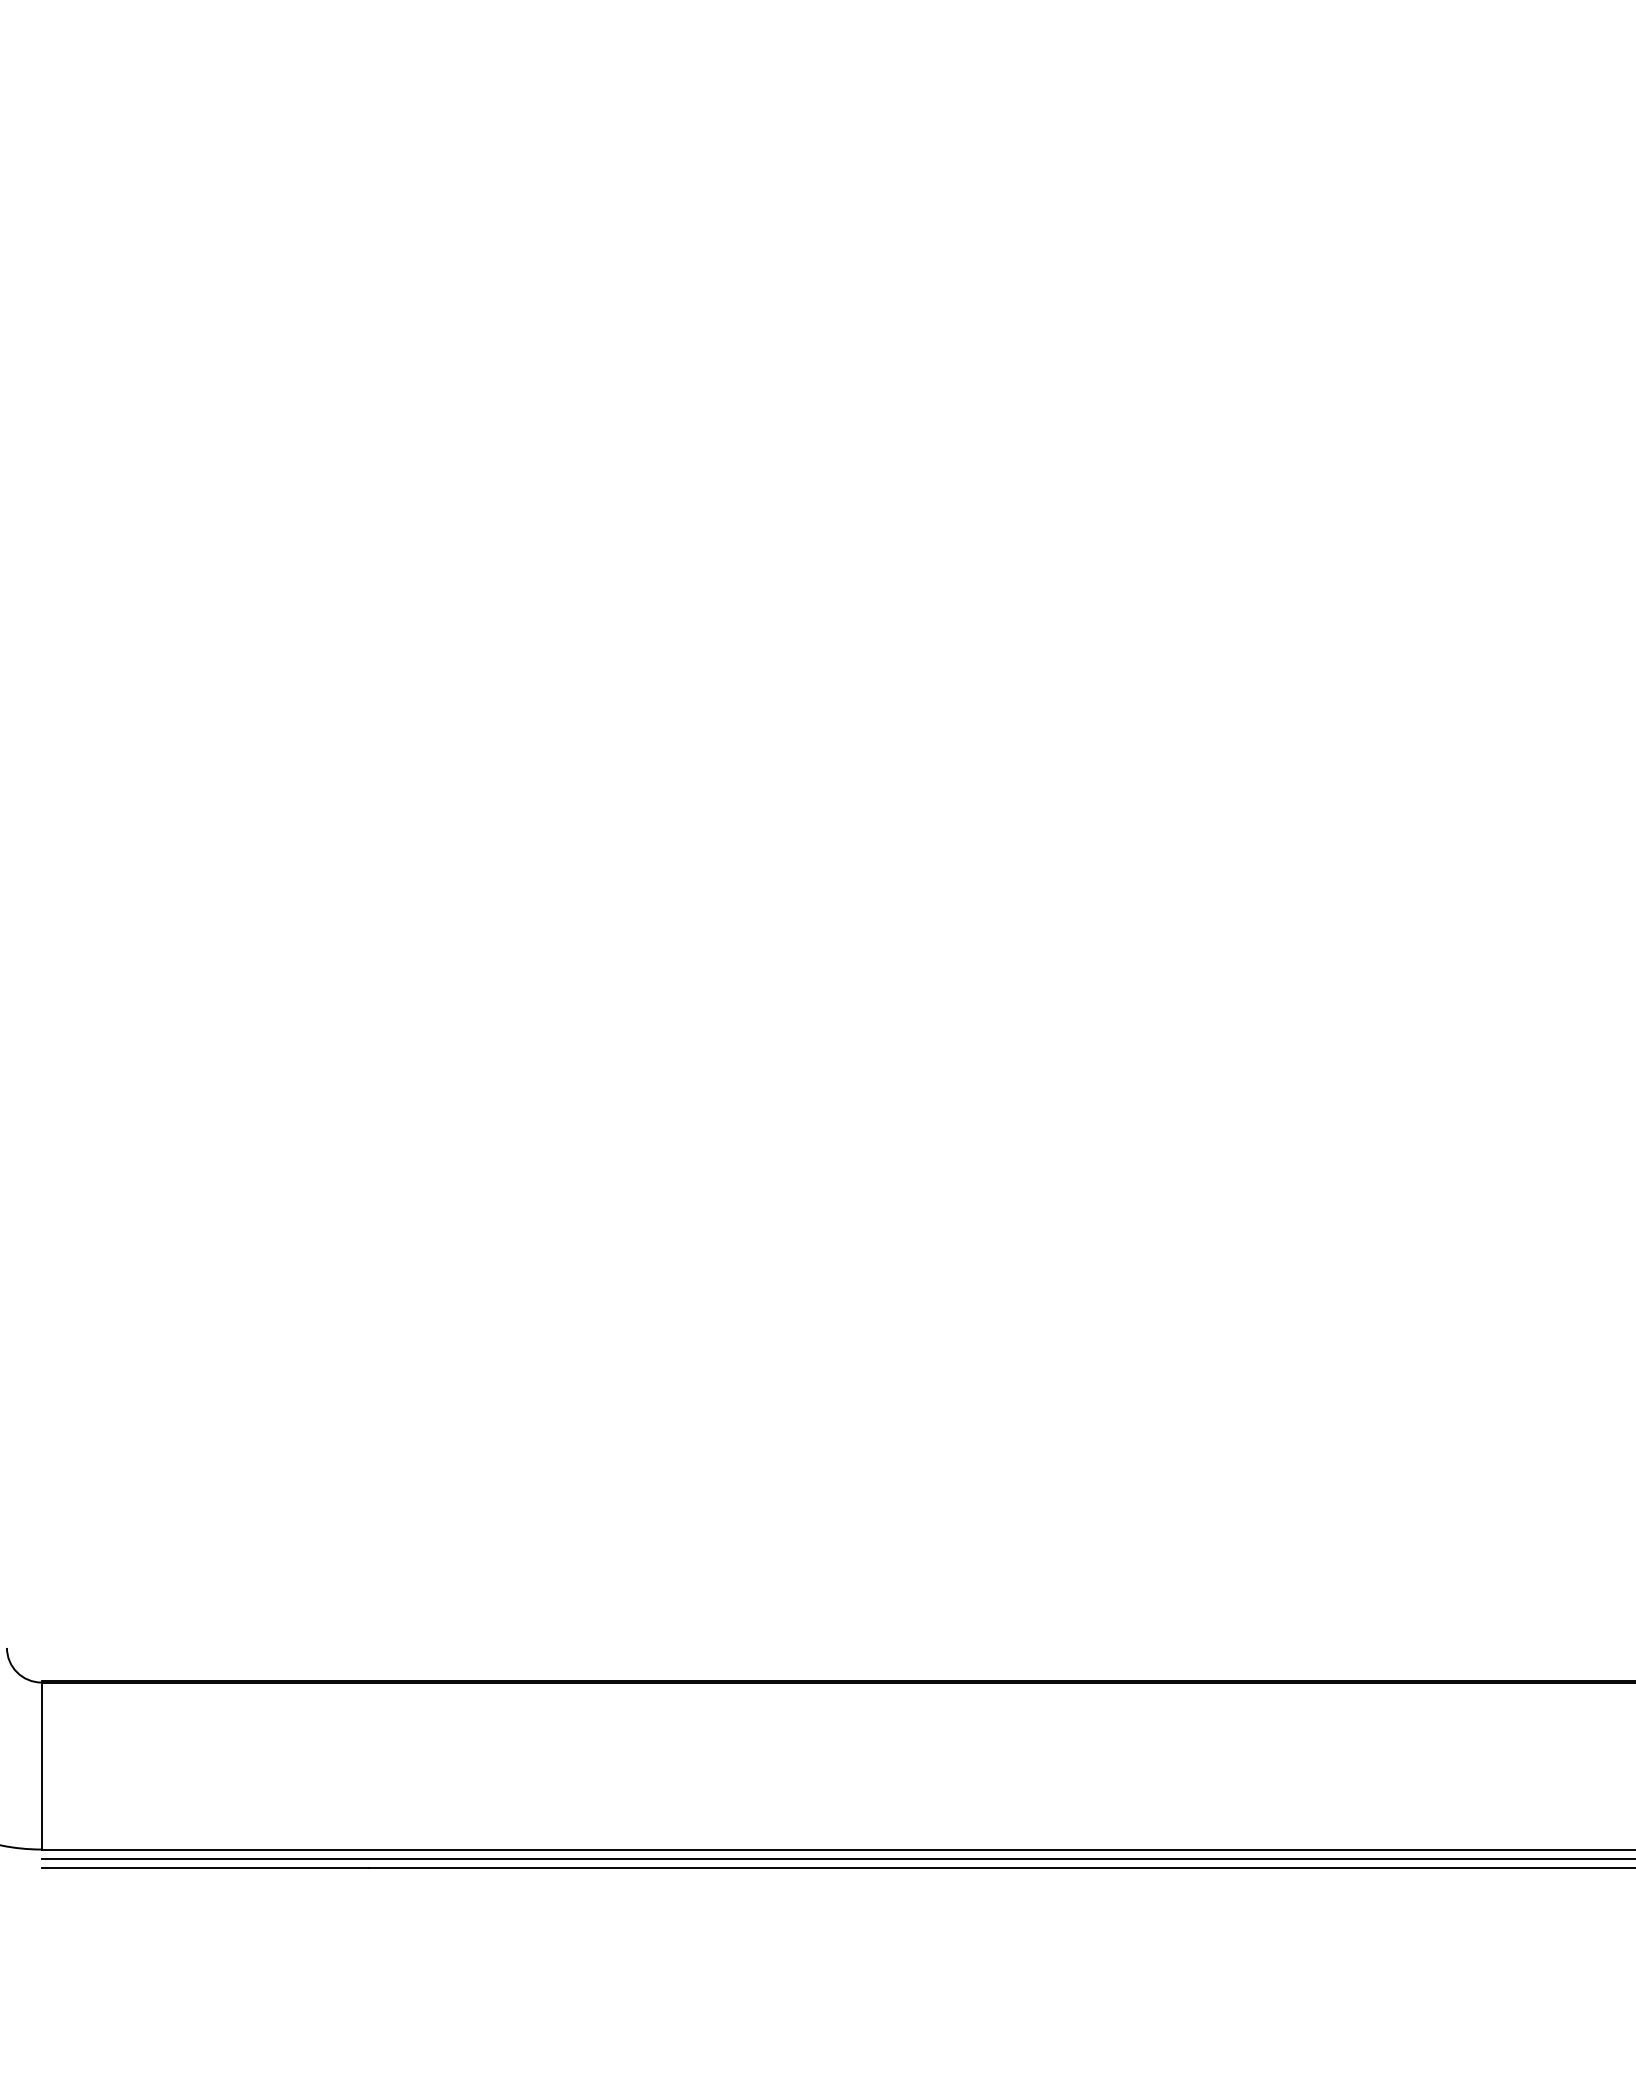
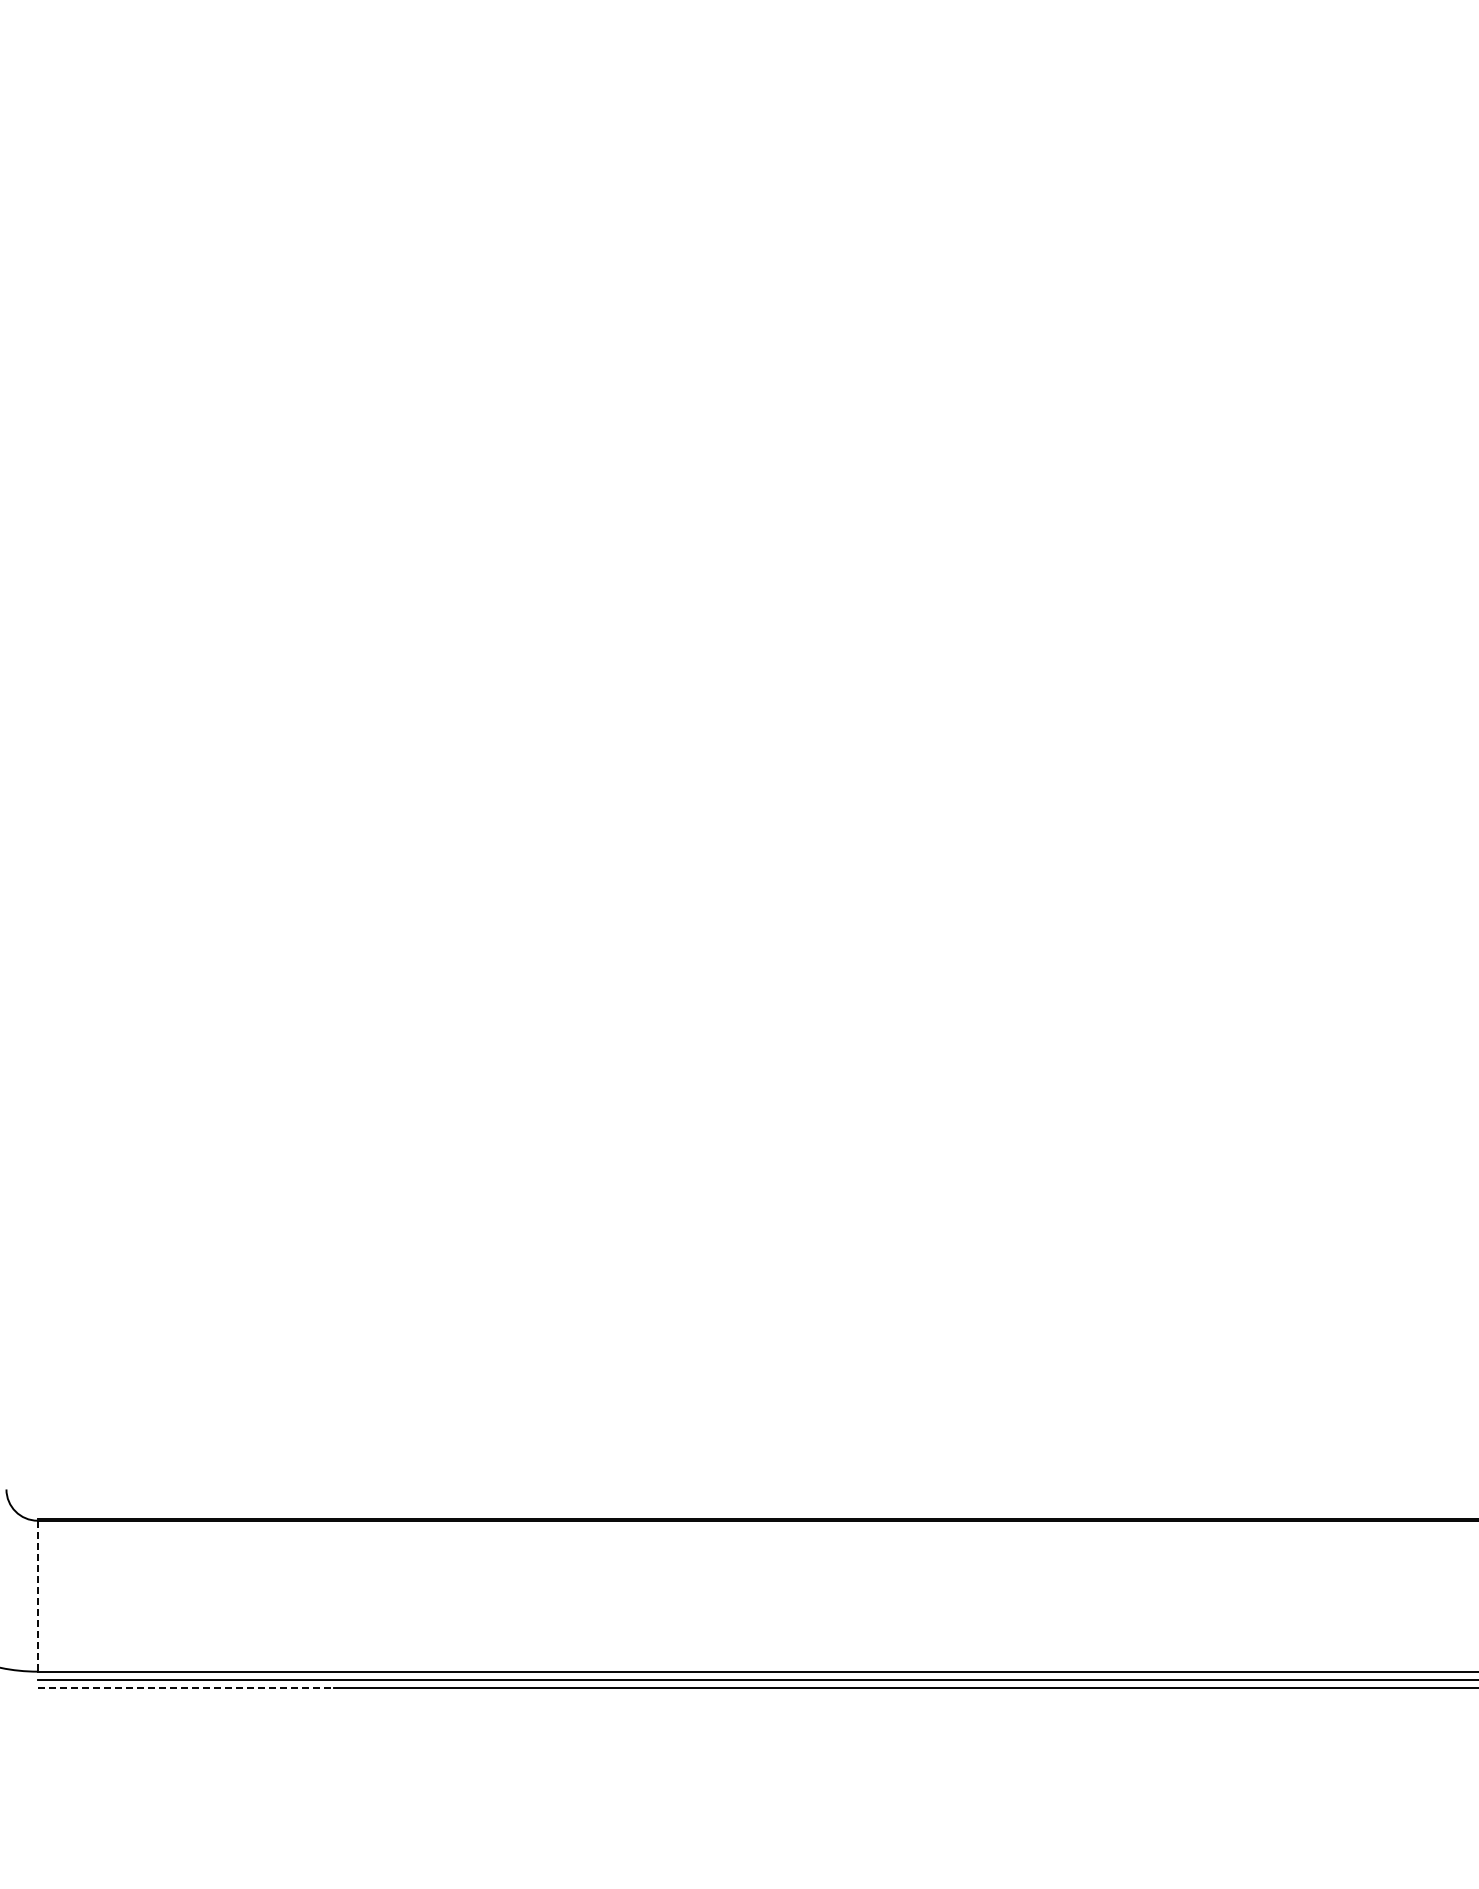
line: (41, 1766) -> (37, 1596), solid -> dashed
line: (206, 1868) -> (186, 1688), solid -> dashed

